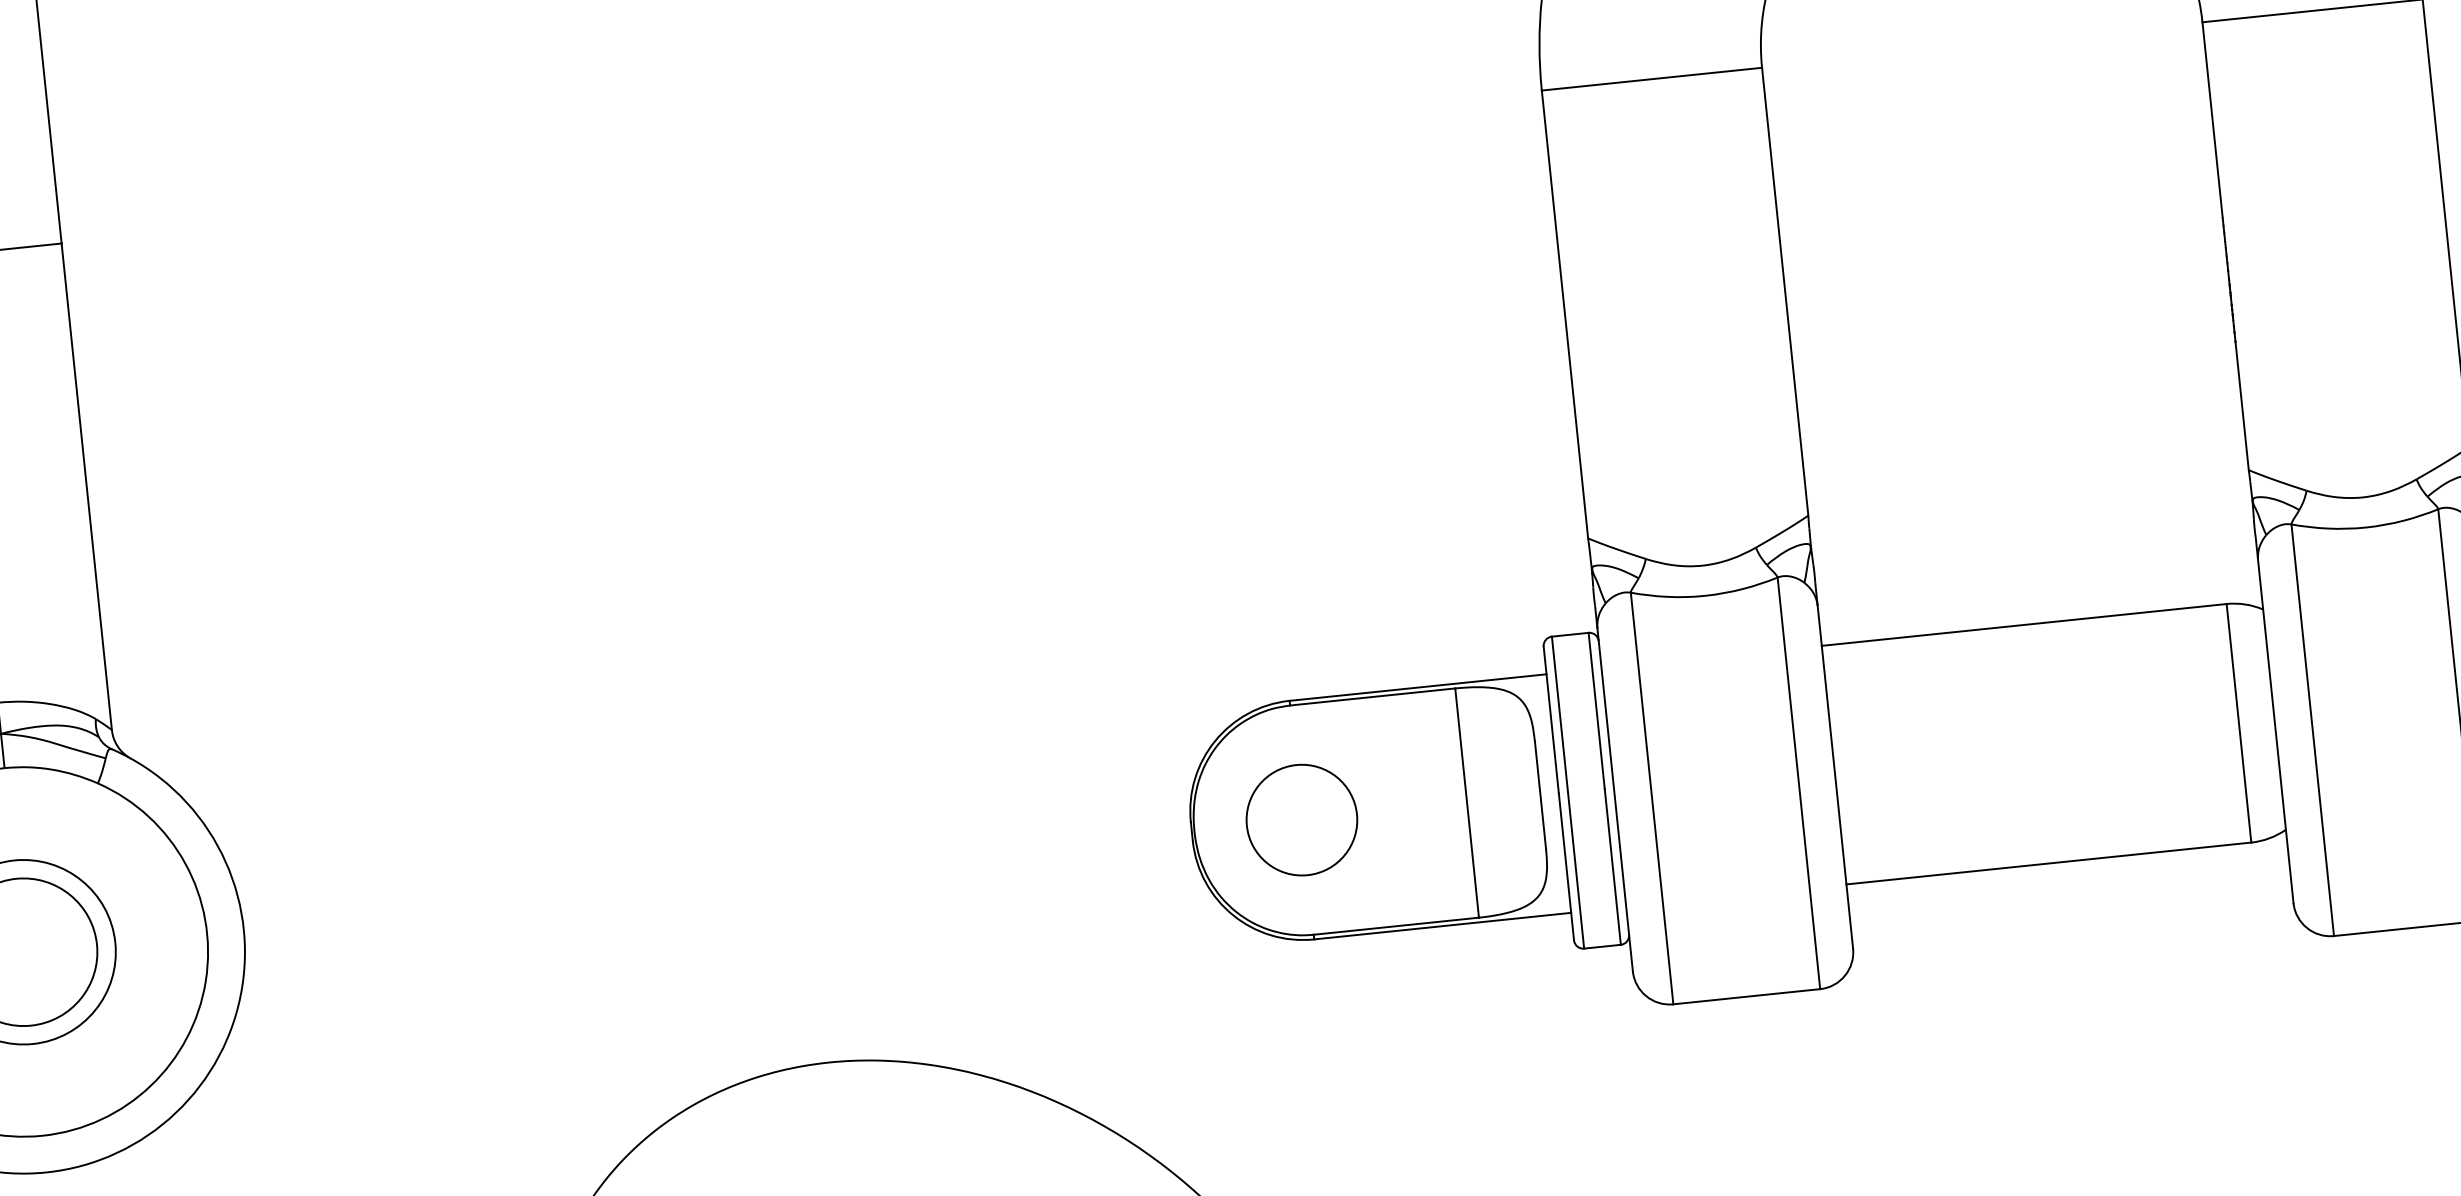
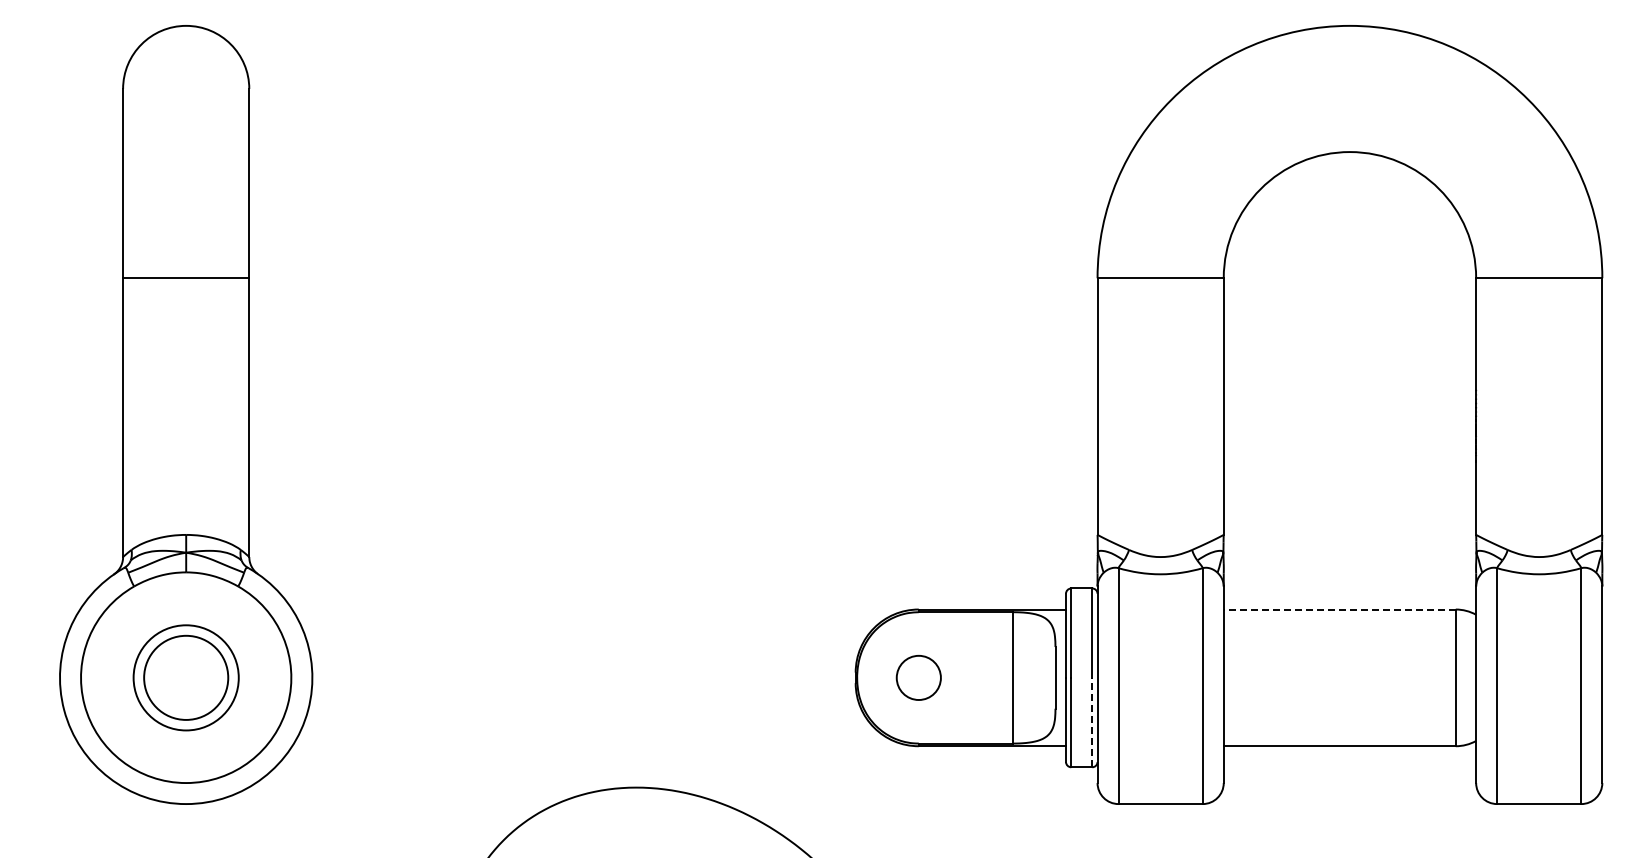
line: (2023, 624) -> (1339, 609), solid -> dashed
circle: (1301, 819) -> (918, 677), size x0.7
line: (1613, 866) -> (1092, 722), solid -> dashed

